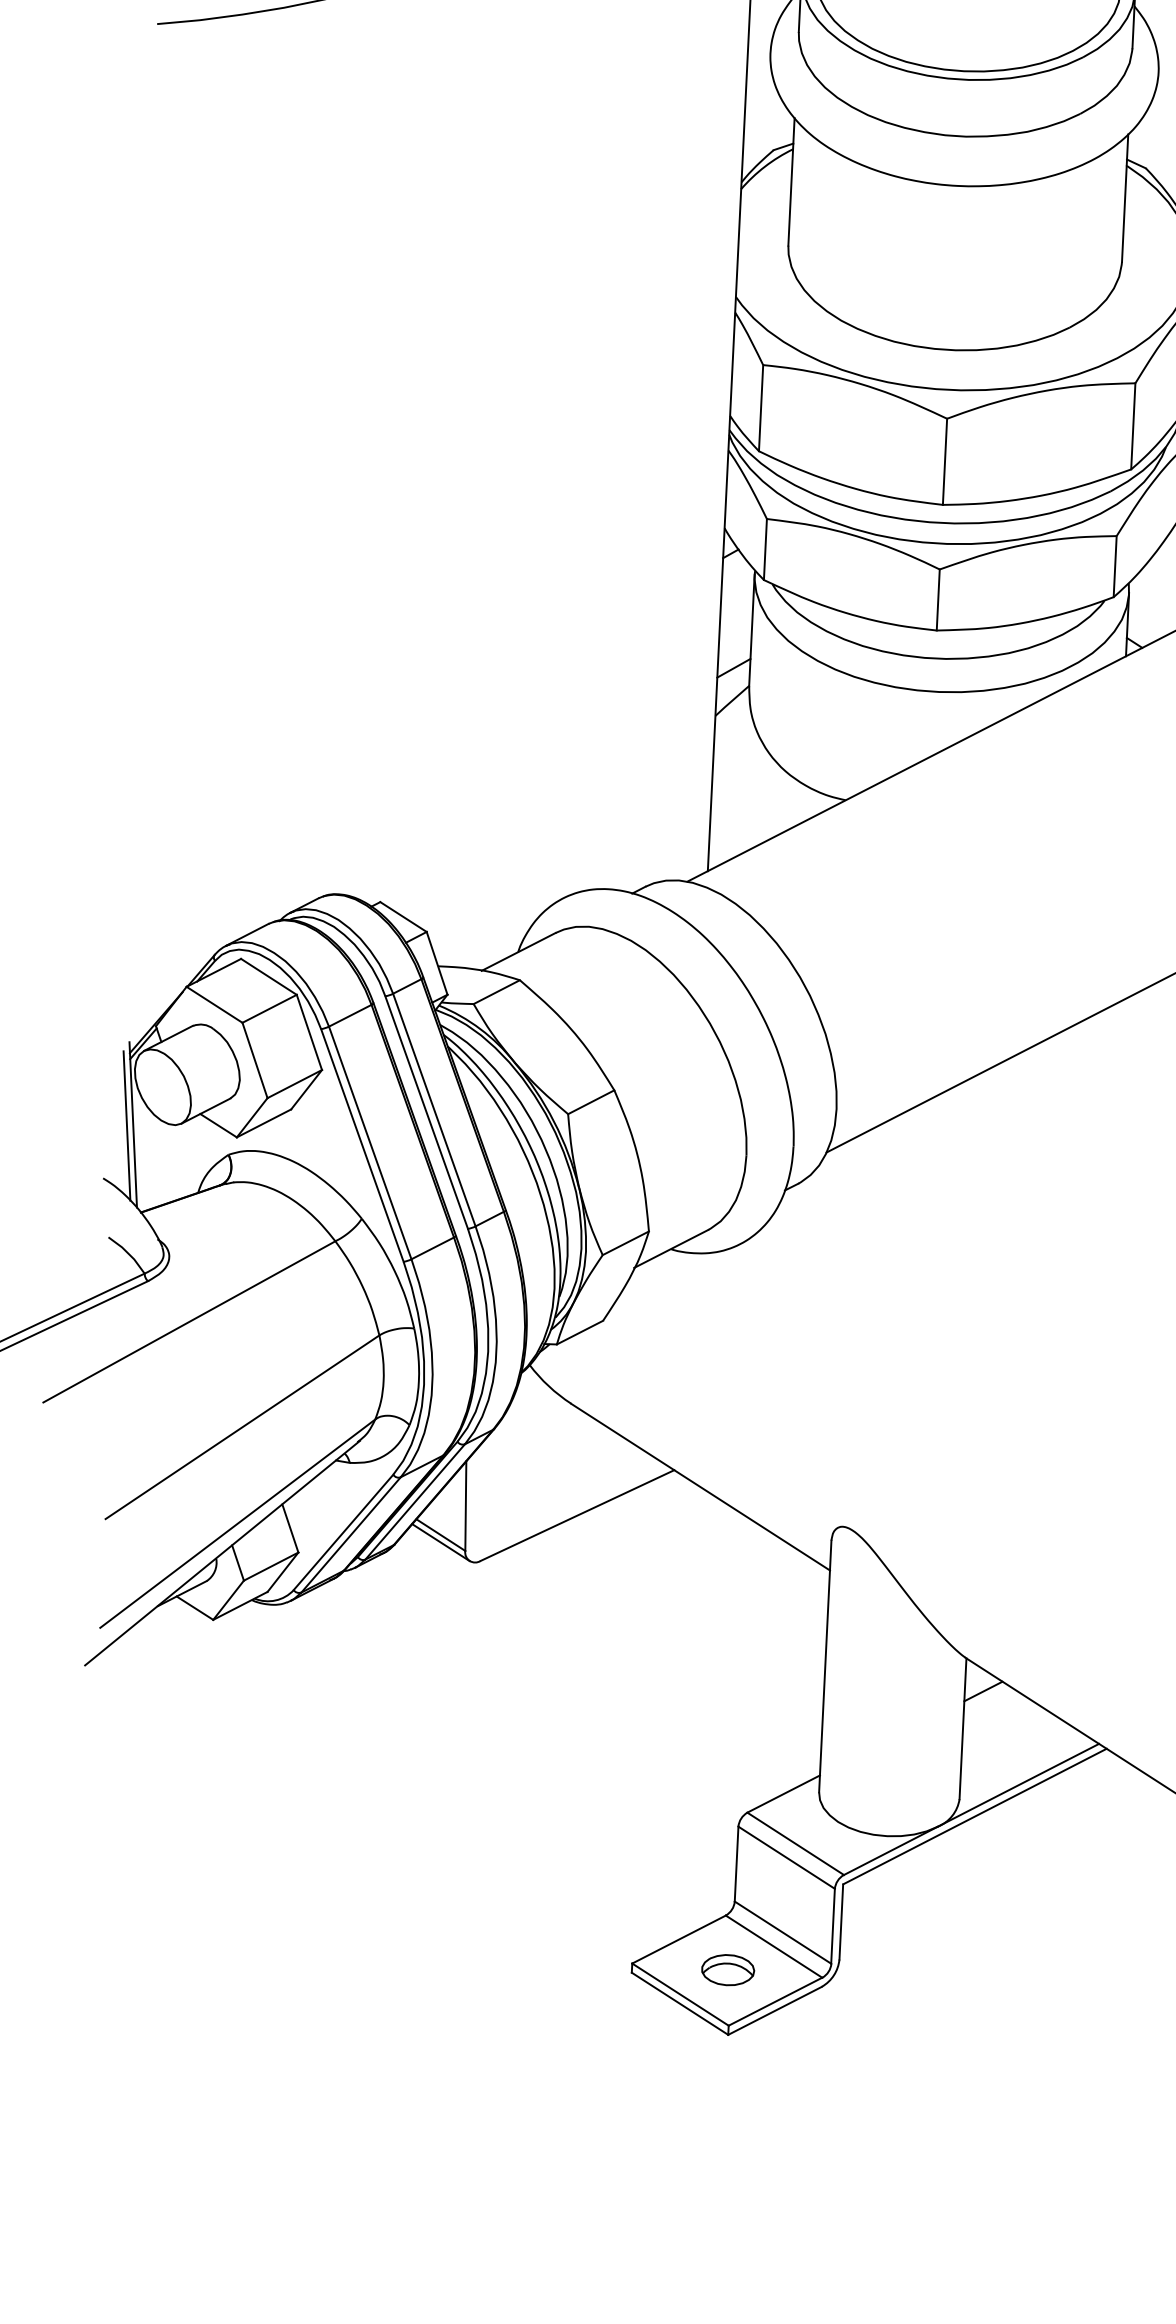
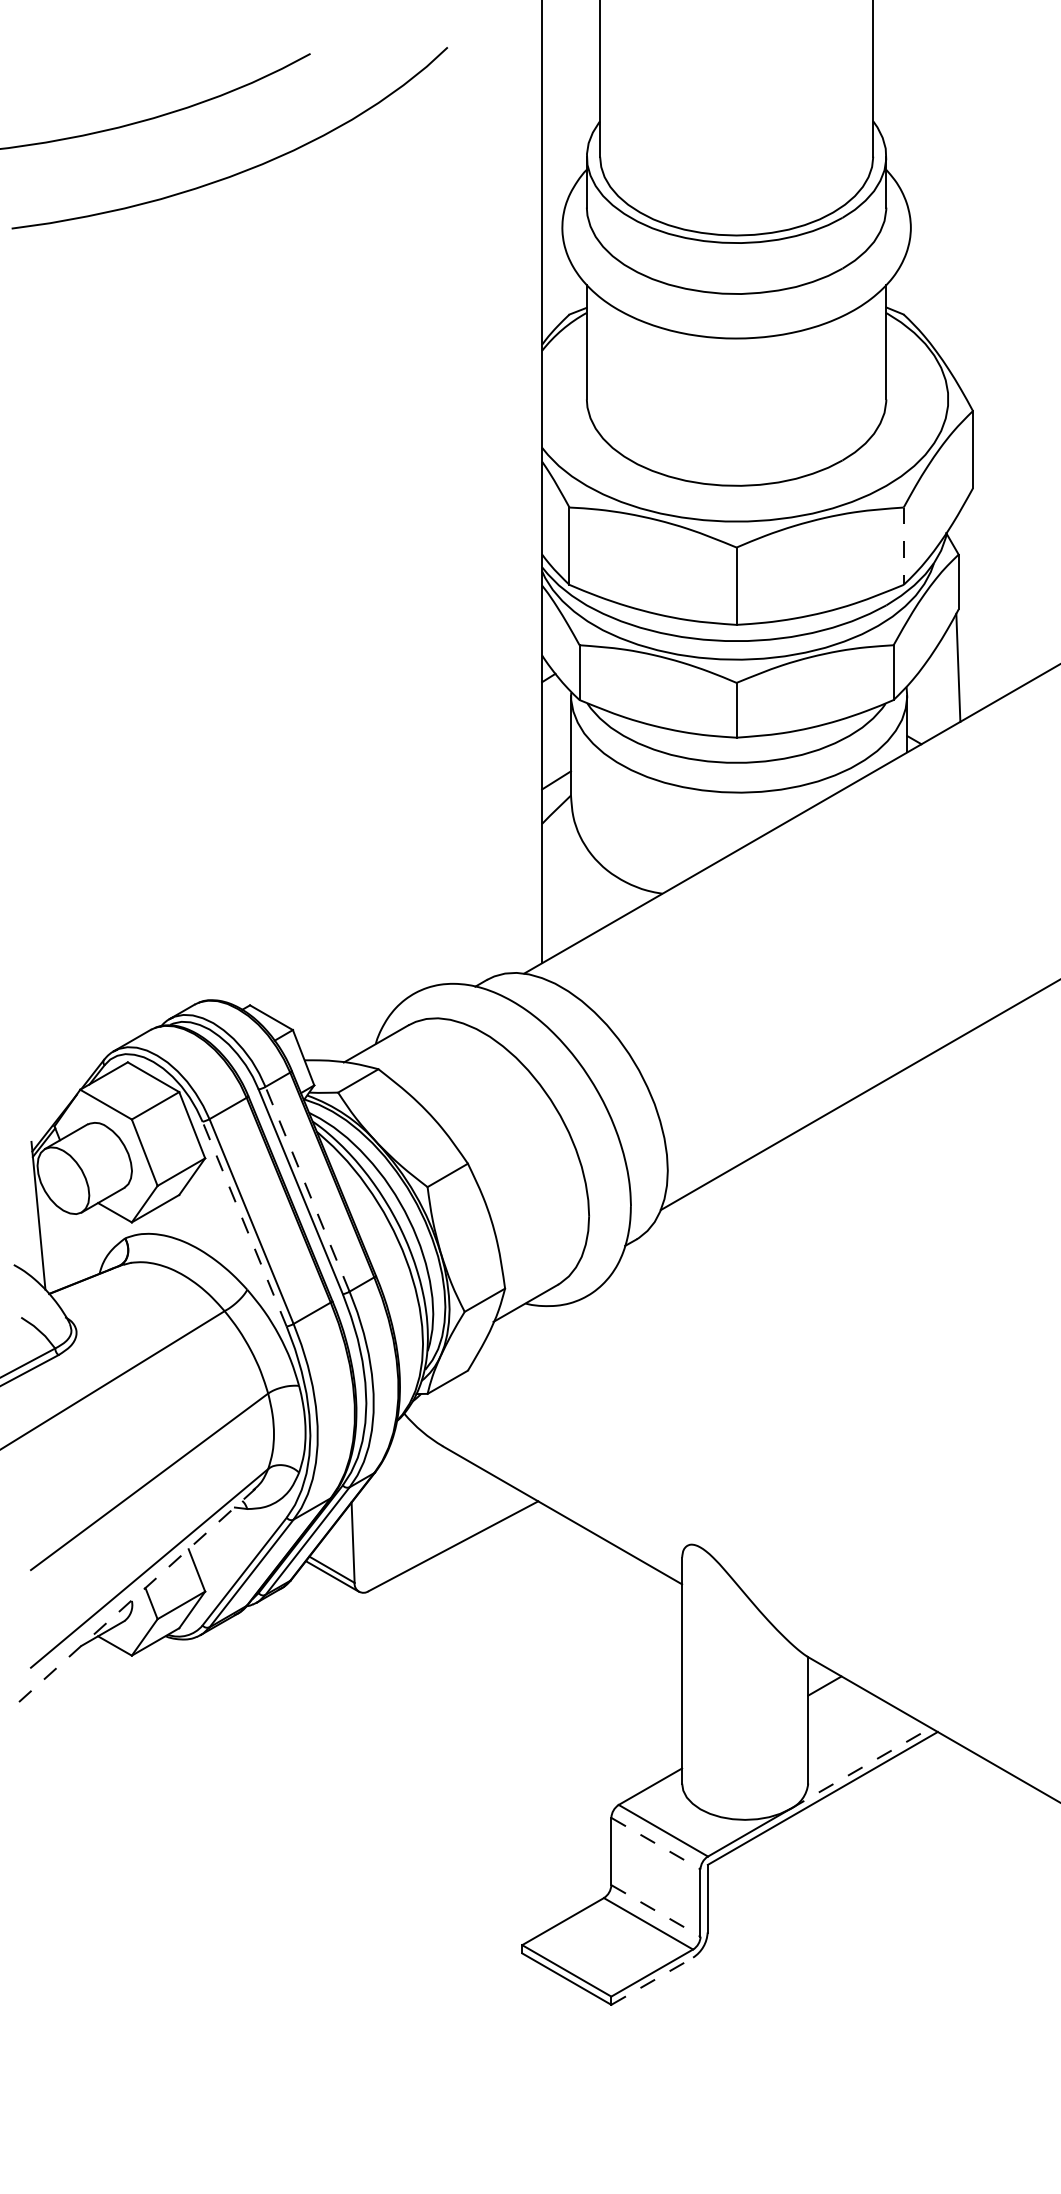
line: (1133, 426) -> (903, 546), solid -> dashed
line: (434, 1110) -> (307, 1189), solid -> dashed
line: (126, 1125) -> (32, 1216), removed
line: (362, 1145) -> (244, 1224), solid -> dashed
line: (222, 1553) -> (137, 1595), solid -> dashed
line: (1018, 1785) -> (860, 1768), solid -> dashed
line: (787, 1857) -> (656, 1843), solid -> dashed
line: (783, 1933) -> (656, 1911), solid -> dashed
part: (728, 1969) -> (608, 1946), removed
line: (775, 2011) -> (652, 1981), solid -> dashed

